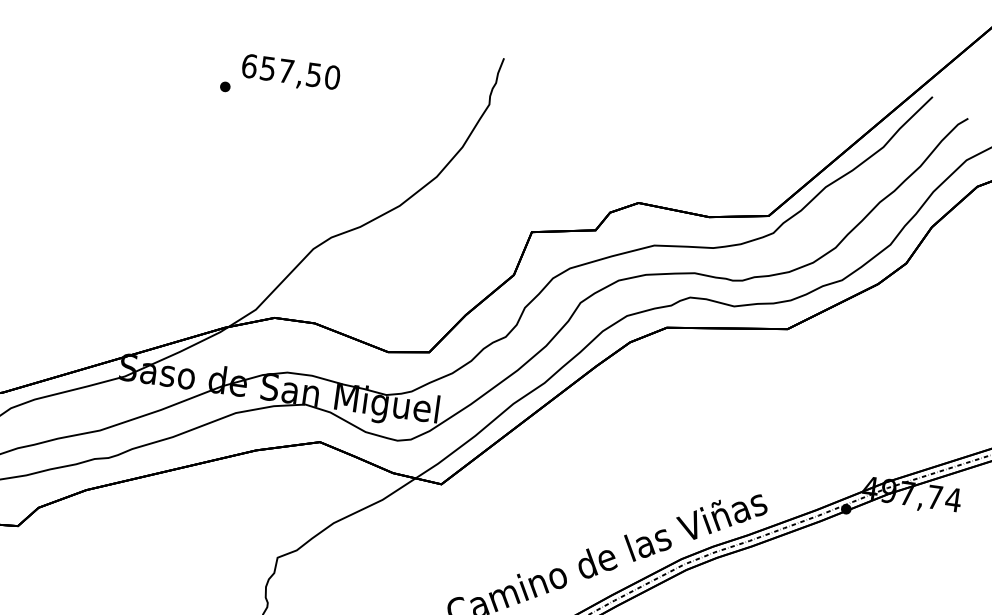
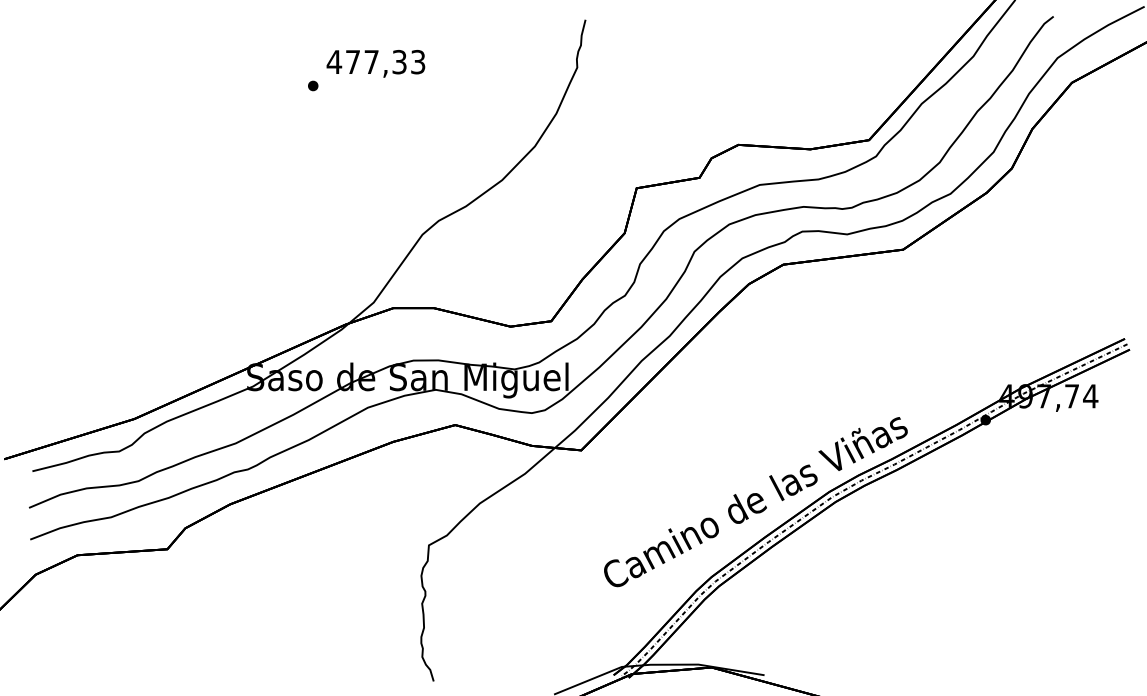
text: (290, 71) -> (375, 61), 657,50 -> 477,33

